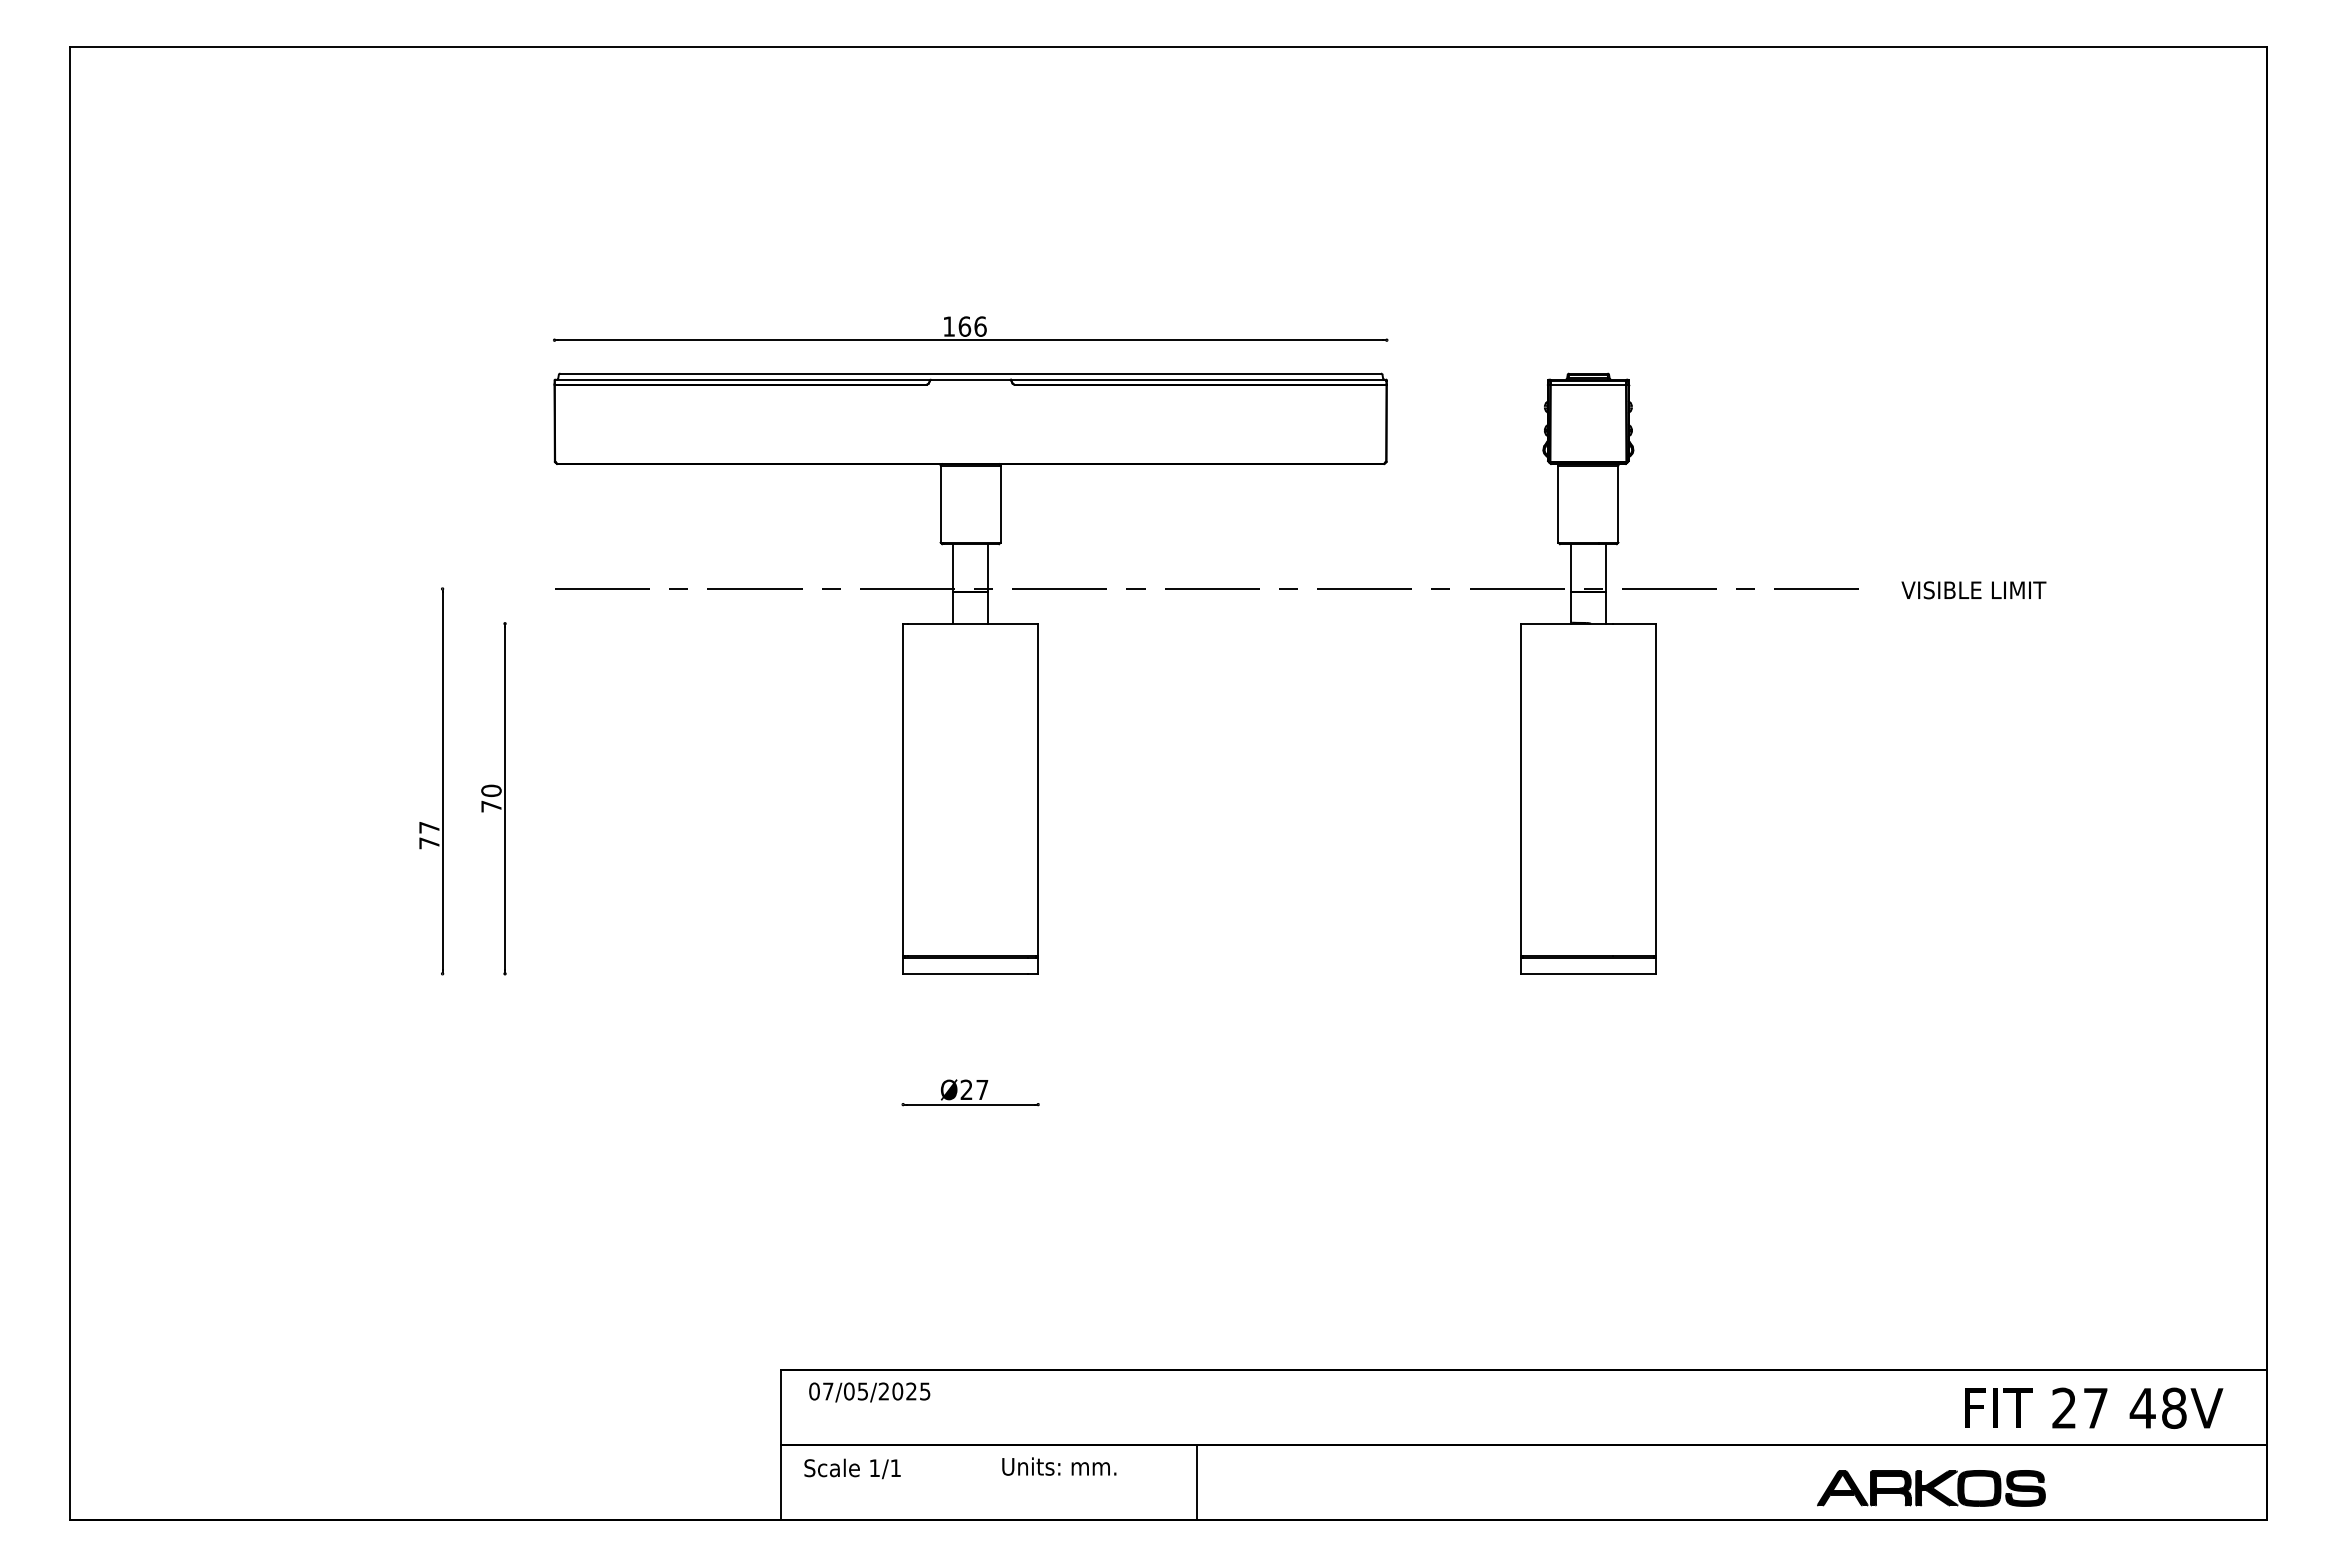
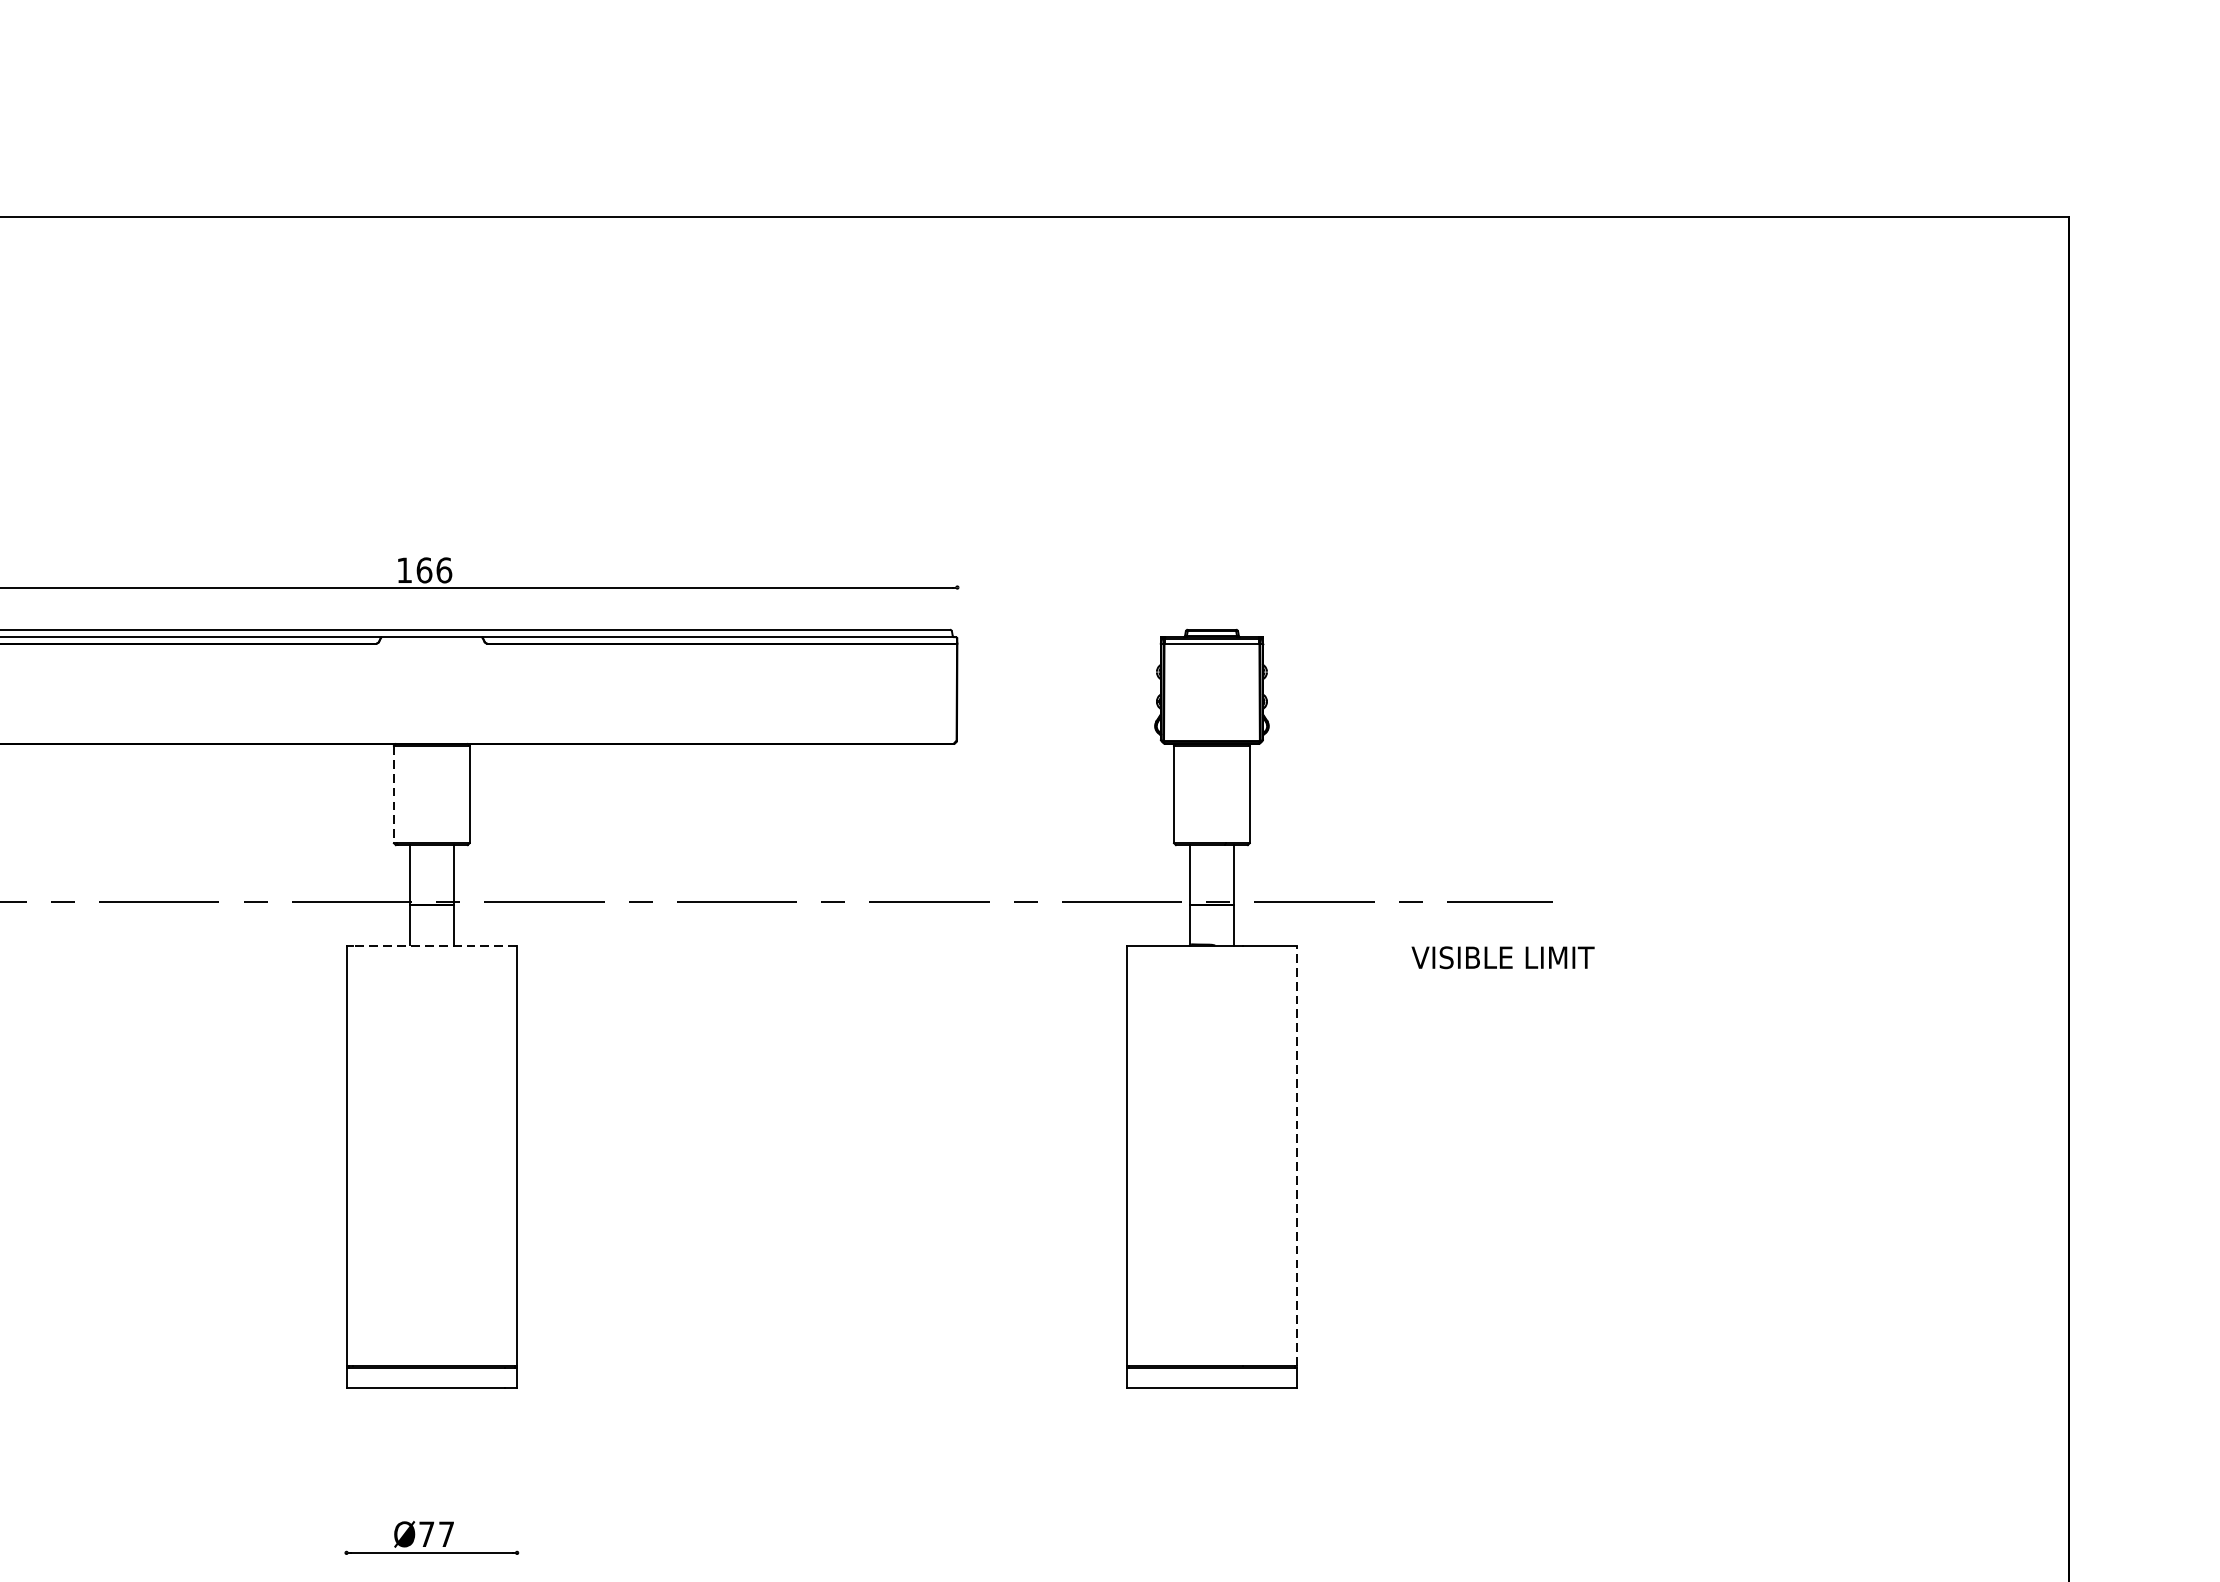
line: (940, 504) -> (393, 795), solid -> dashed
text: (1973, 590) -> (1502, 957), moved
line: (972, 623) -> (434, 945), solid -> dashed
line: (1655, 789) -> (1296, 1154), solid -> dashed
text: (966, 1089) -> (426, 1533), Ø27 -> Ø77

